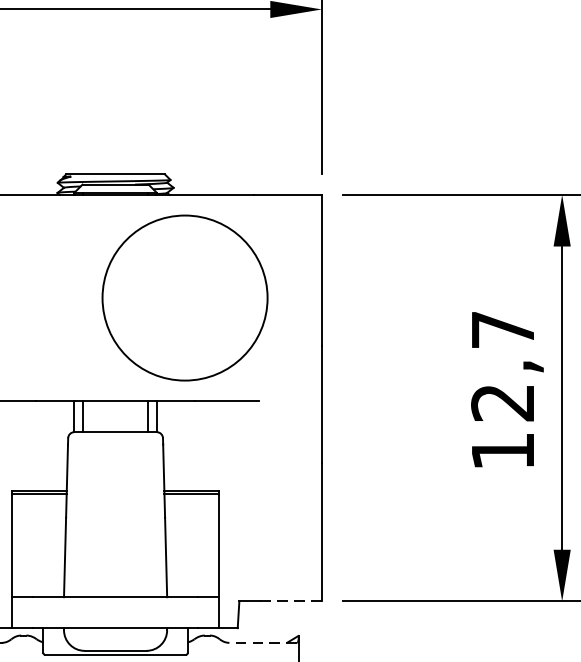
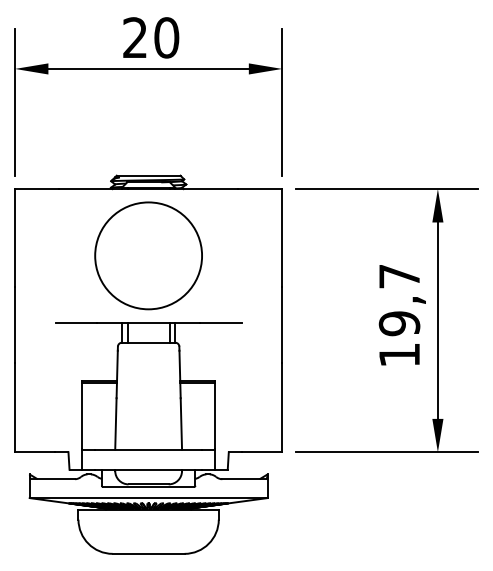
circle: (184, 297) -> (148, 255), moved
text: (502, 402) -> (399, 323), 12,7 -> 19,7
line: (289, 601) -> (261, 452), dashed -> solid
line: (263, 643) -> (244, 479), dashed -> solid

